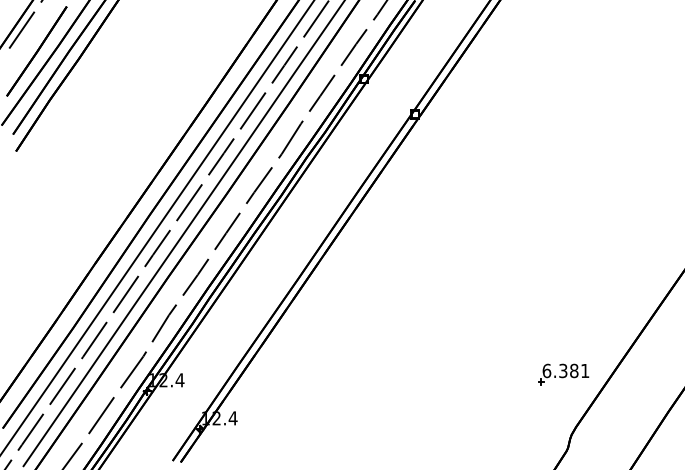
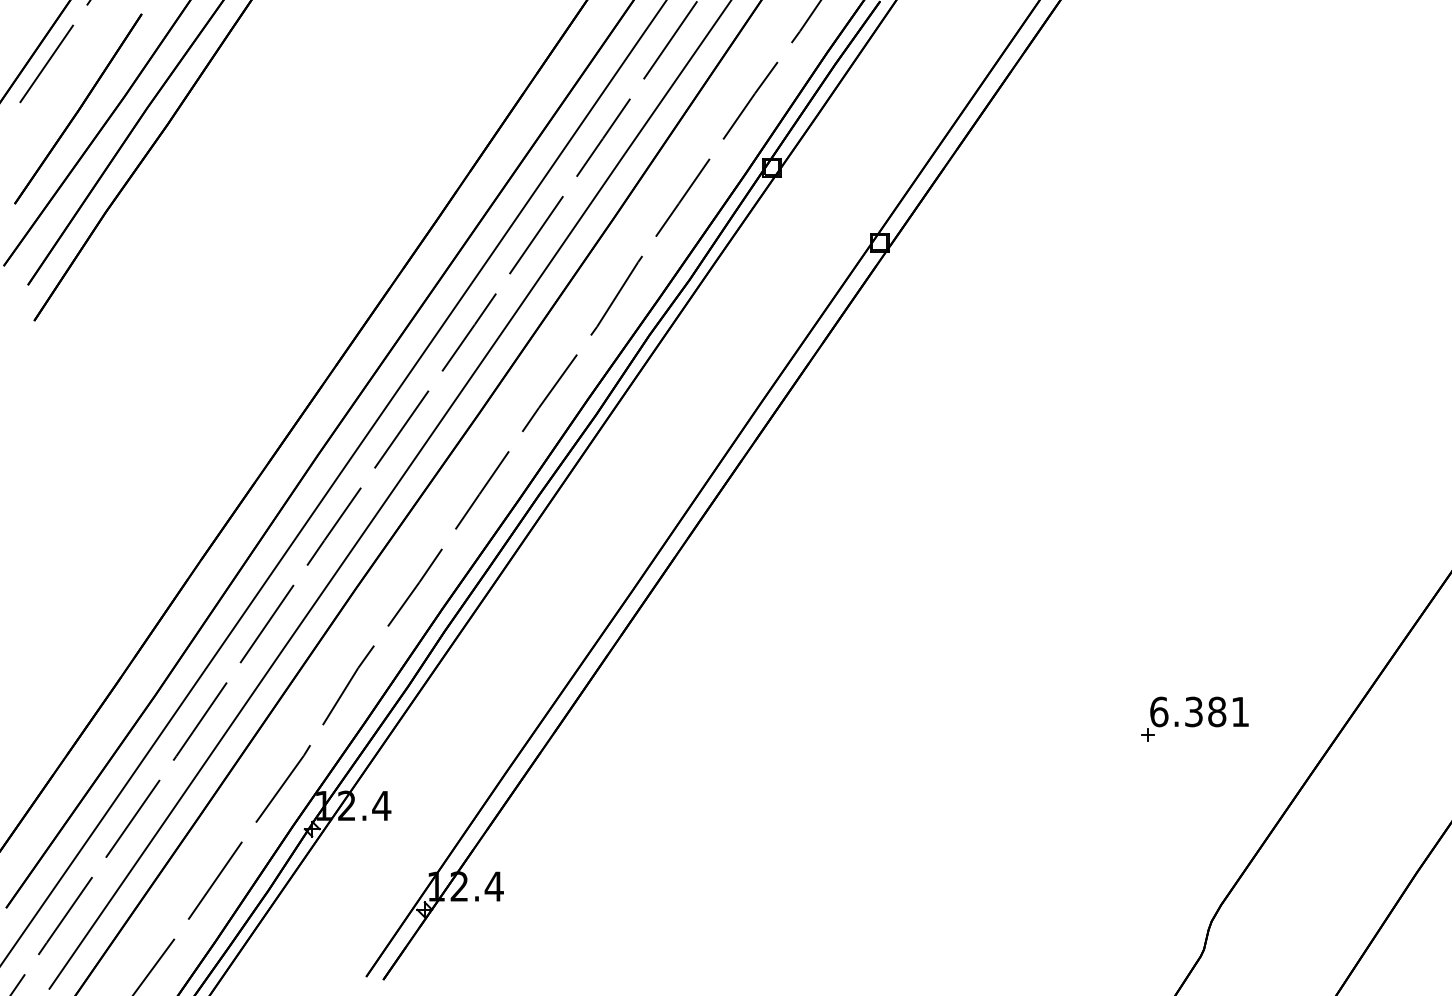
part: (563, 374) -> (1194, 719), moved

